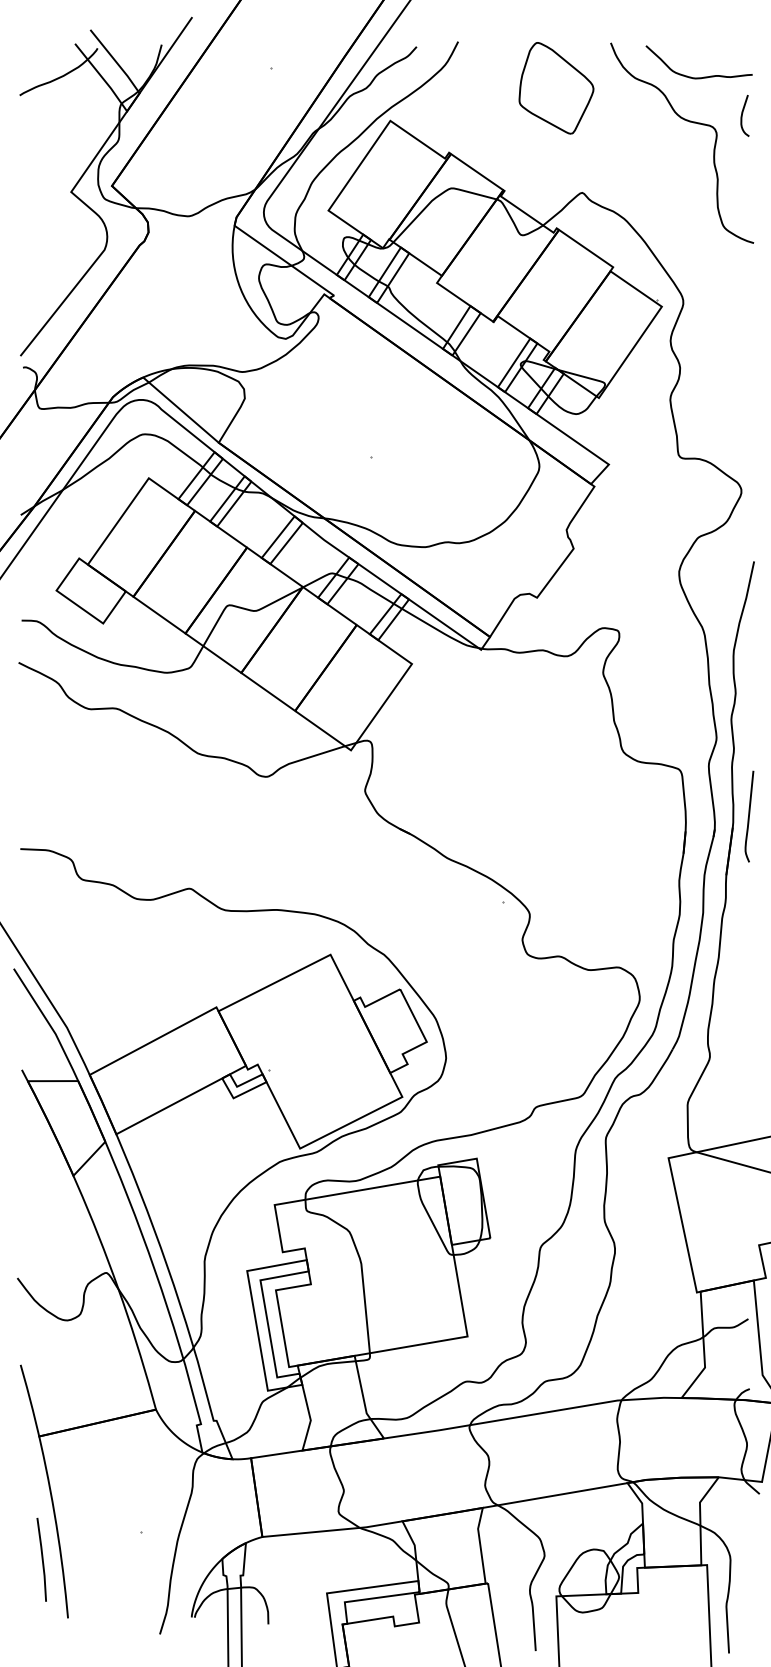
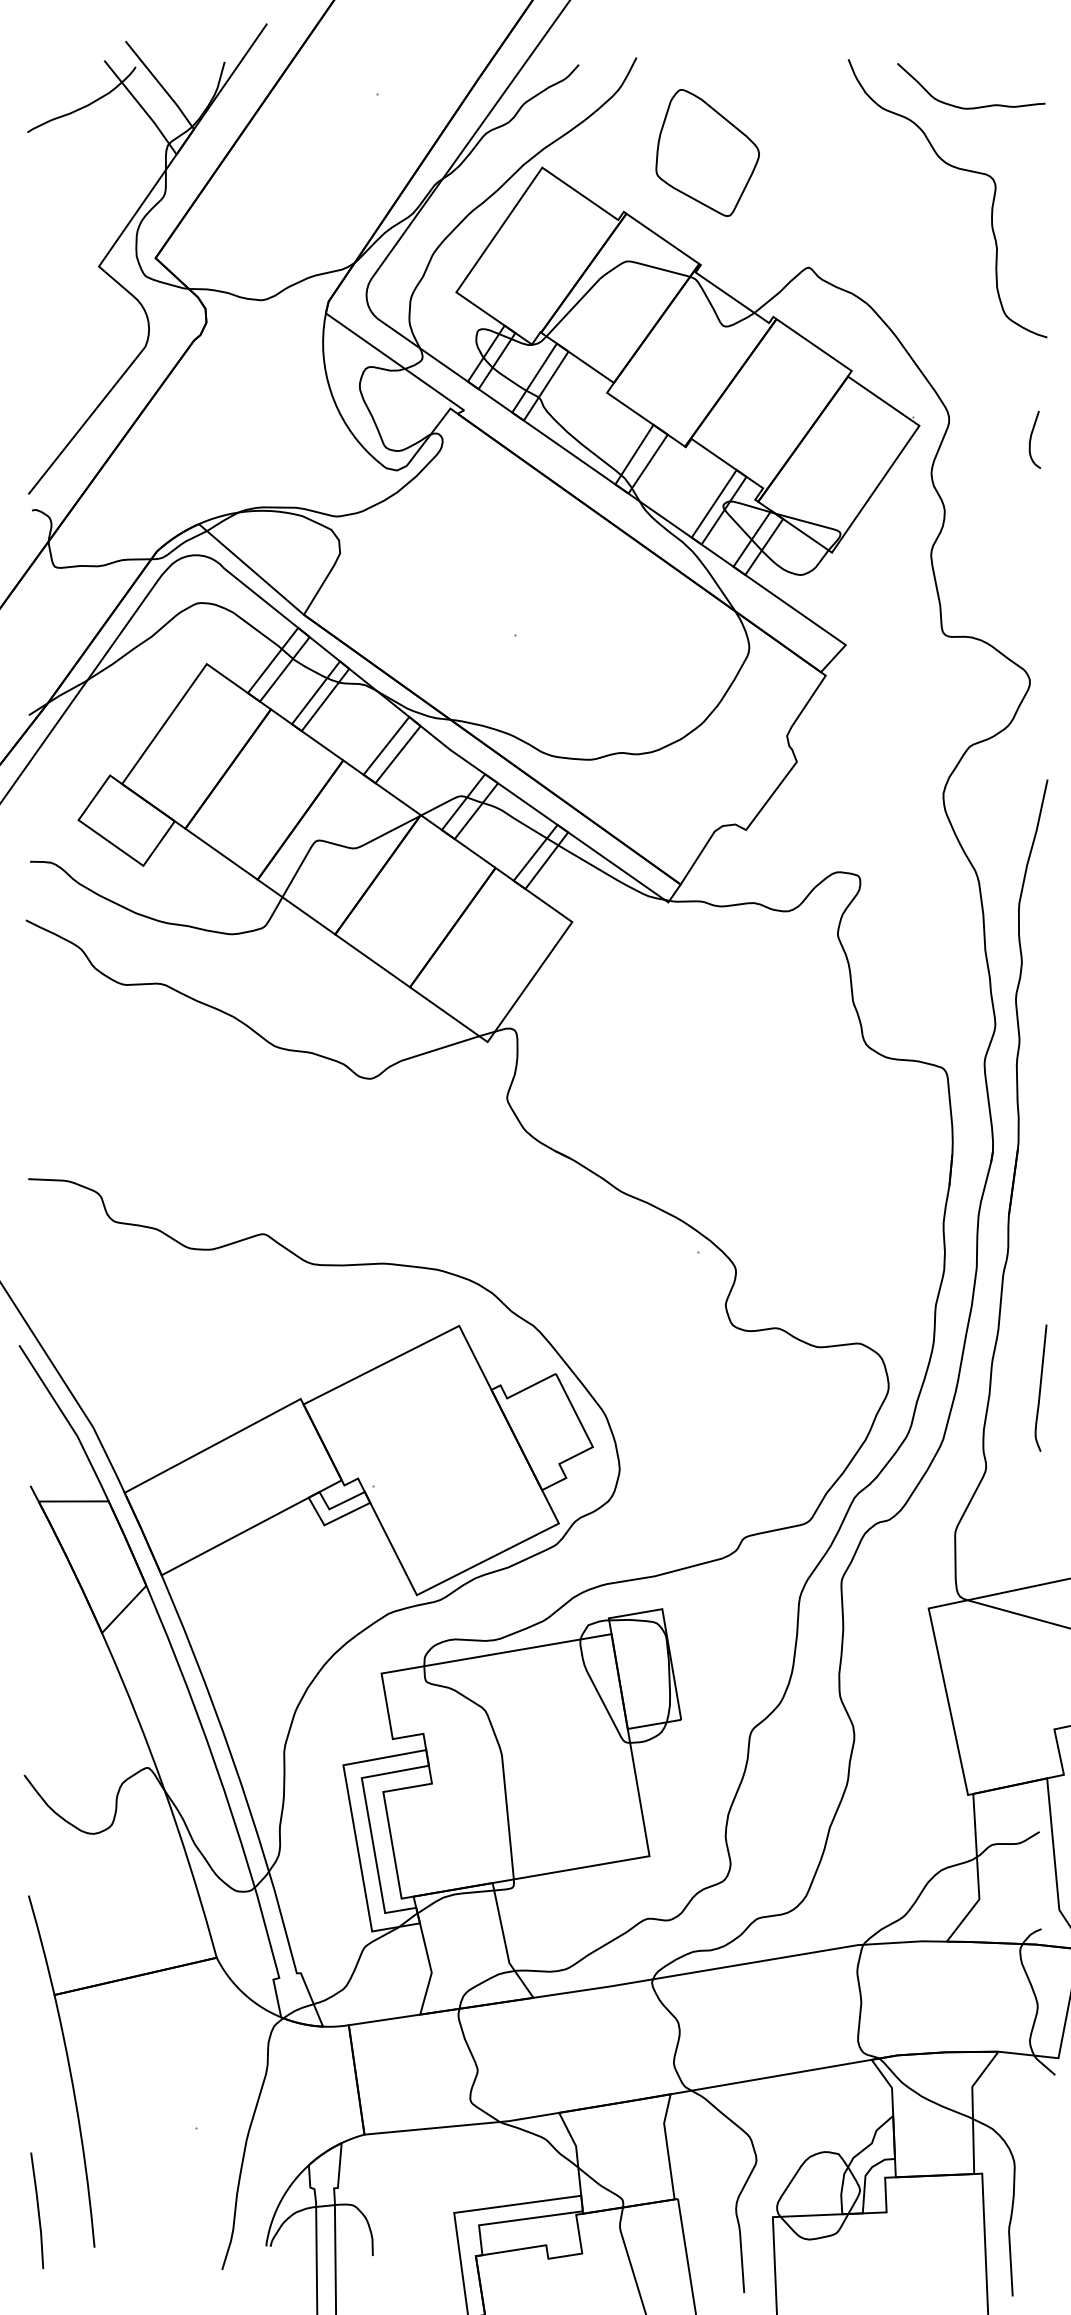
part: (556, 88) -> (707, 153), moved
curve: (742, 115) -> (1031, 439), moved
curve: (749, 816) -> (1041, 1388), moved
line: (41, 1559) -> (36, 2210), moved

